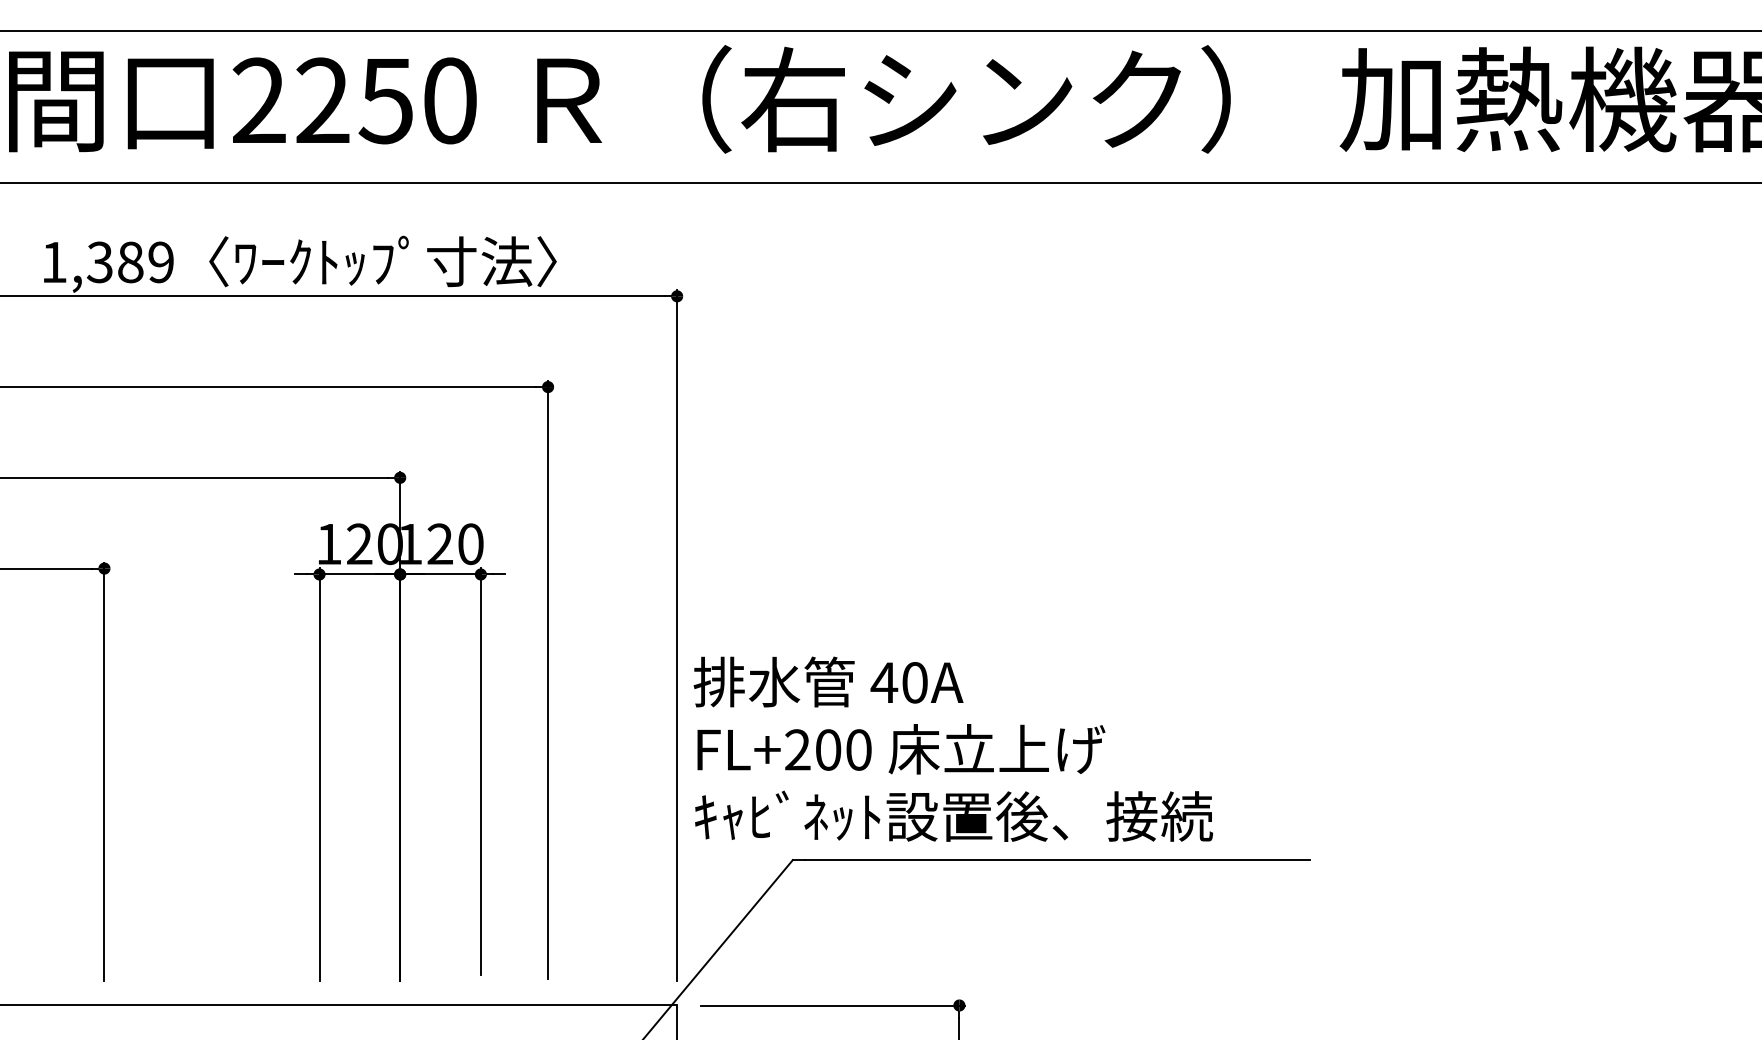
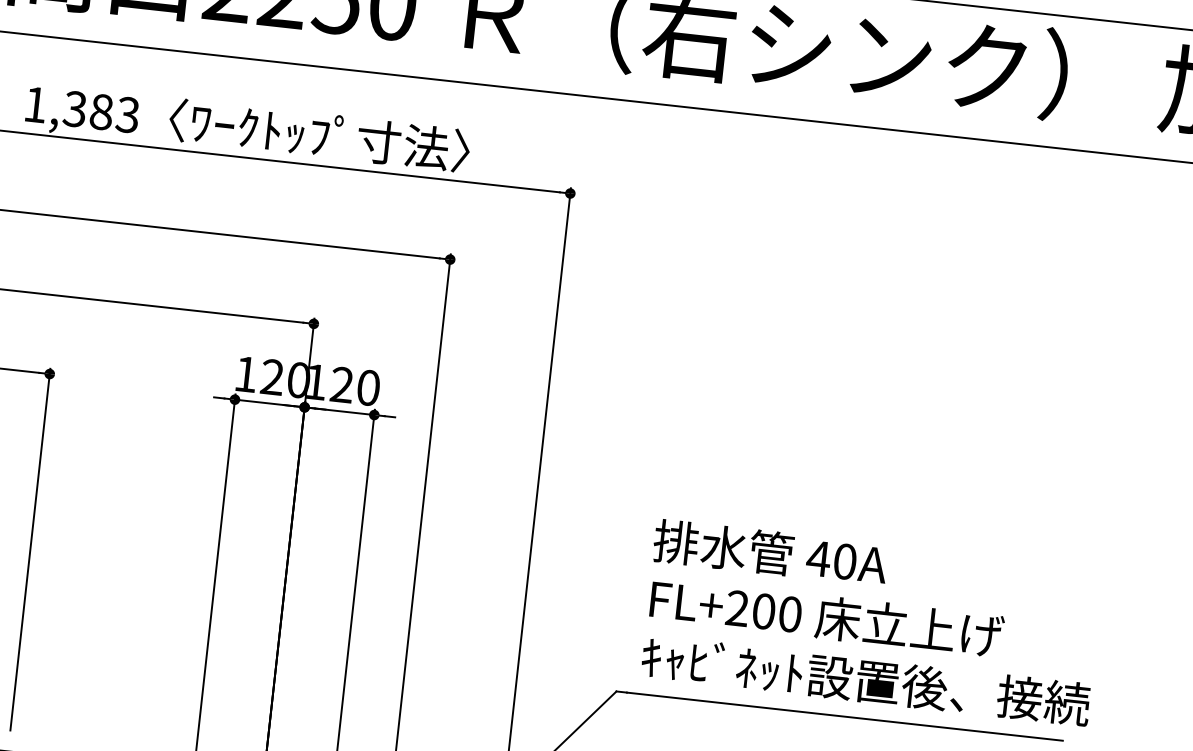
text: (160, 262) -> (127, 115), 1,389 -> 1,383
text: (953, 748) -> (872, 622), moved

